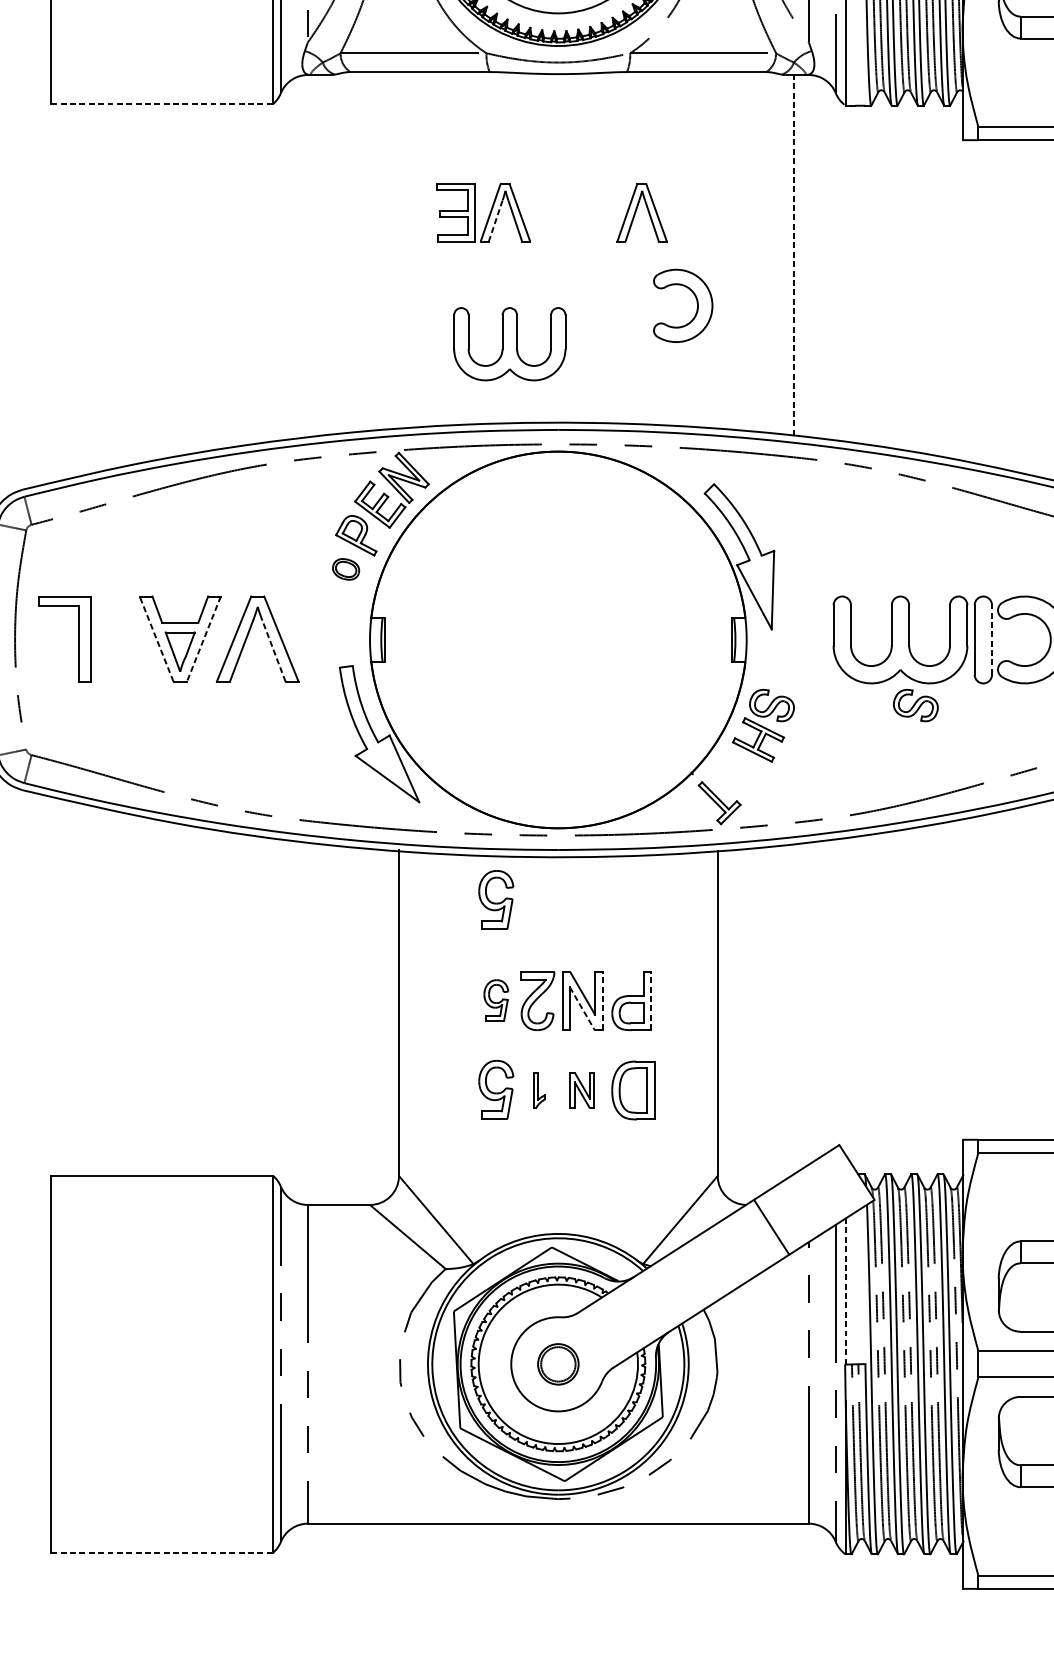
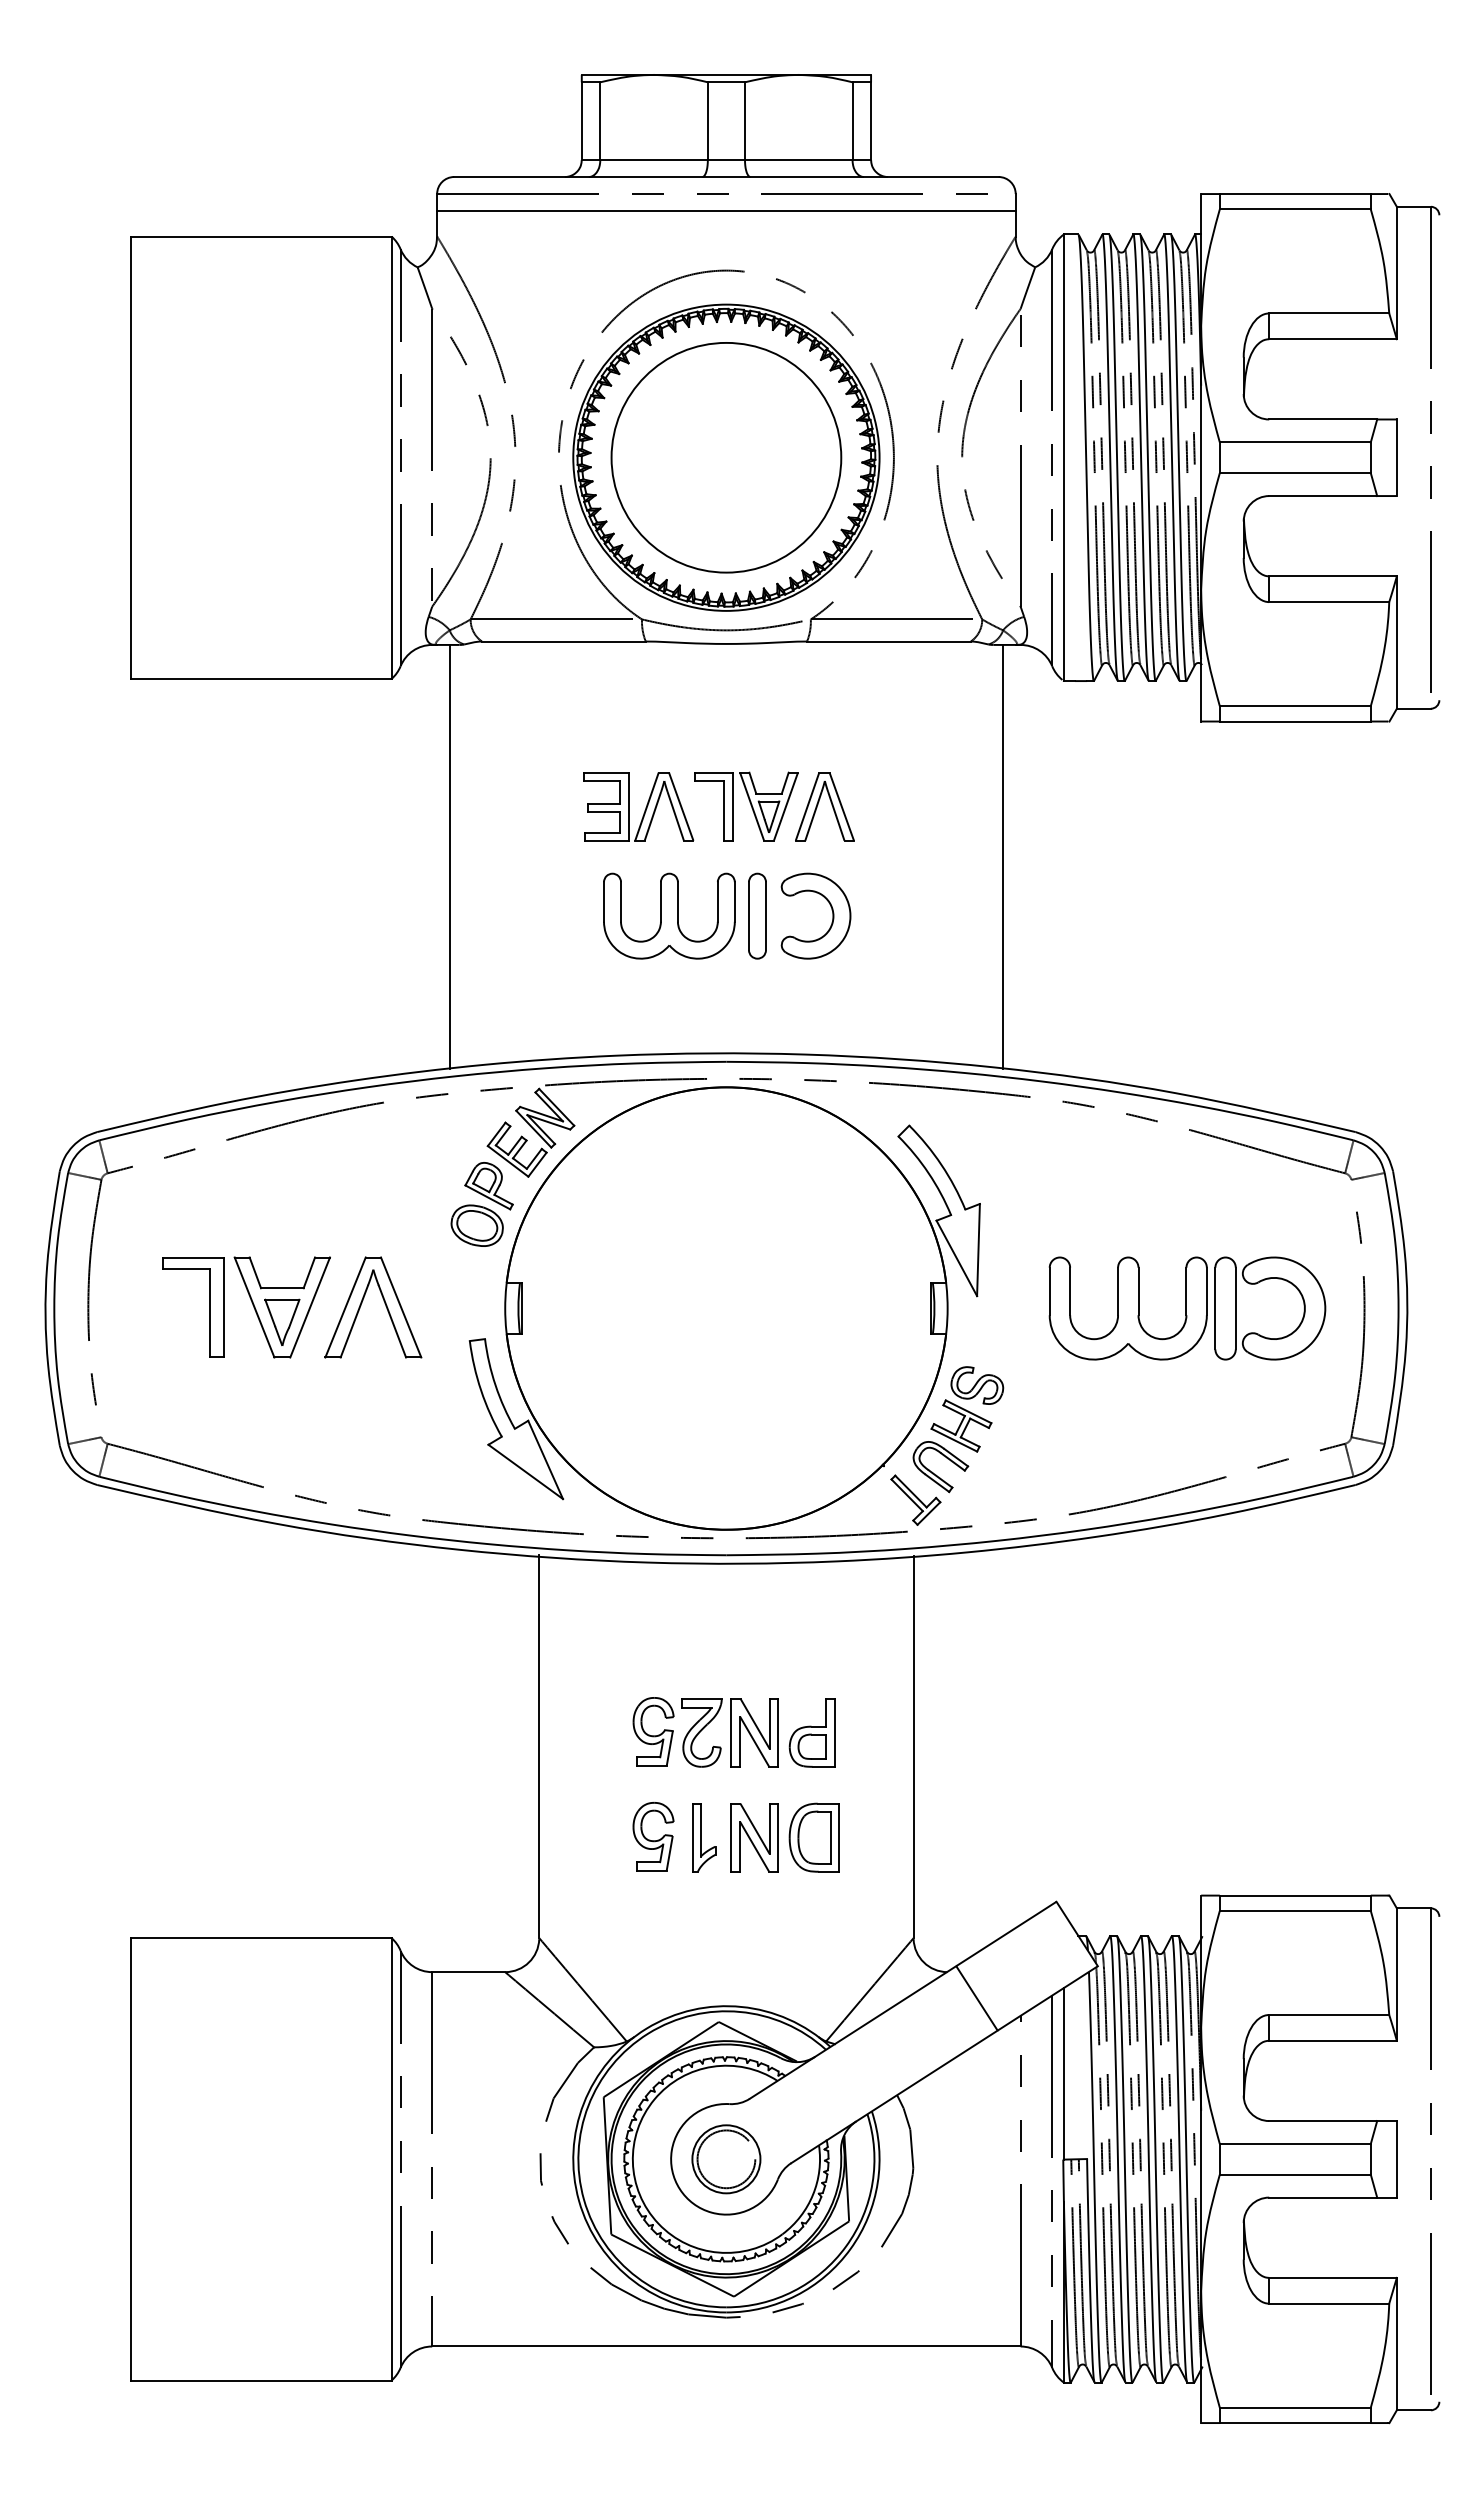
line: (162, 103) -> (261, 678), dashed -> solid
part: (575, 212) -> (746, 806), added
line: (495, 221) -> (652, 816), dashed -> solid
line: (322, 255) -> (449, 856), added
line: (793, 255) -> (1002, 856), dashed -> solid
part: (696, 301) -> (831, 910), moved
part: (584, 305) -> (757, 915), added
part: (509, 343) -> (669, 915), moved
part: (345, 569) -> (476, 1225), size x1.67
part: (79, 639) -> (209, 1307), moved
line: (156, 639) -> (254, 1307), dashed -> solid
line: (204, 639) -> (310, 1307), dashed -> solid
line: (991, 639) -> (1235, 1308), dashed -> solid
line: (274, 651) -> (392, 1321), dashed -> solid
part: (916, 705) -> (1146, 1385), removed
part: (737, 781) -> (936, 1474), added
part: (496, 899) -> (653, 1613), removed
part: (496, 1000) -> (653, 1731), size x1.43
line: (602, 1000) -> (778, 1732), dashed -> solid
line: (651, 1000) -> (835, 1732), dashed -> solid
line: (582, 1008) -> (754, 1741), dashed -> solid
part: (539, 1090) -> (704, 1837), size x1.67
part: (582, 1090) -> (754, 1837), size x1.67
line: (845, 1291) -> (1063, 2073), dashed -> solid
part: (558, 1364) -> (726, 2159), size x1.43
line: (162, 1552) -> (261, 2380), dashed -> solid

